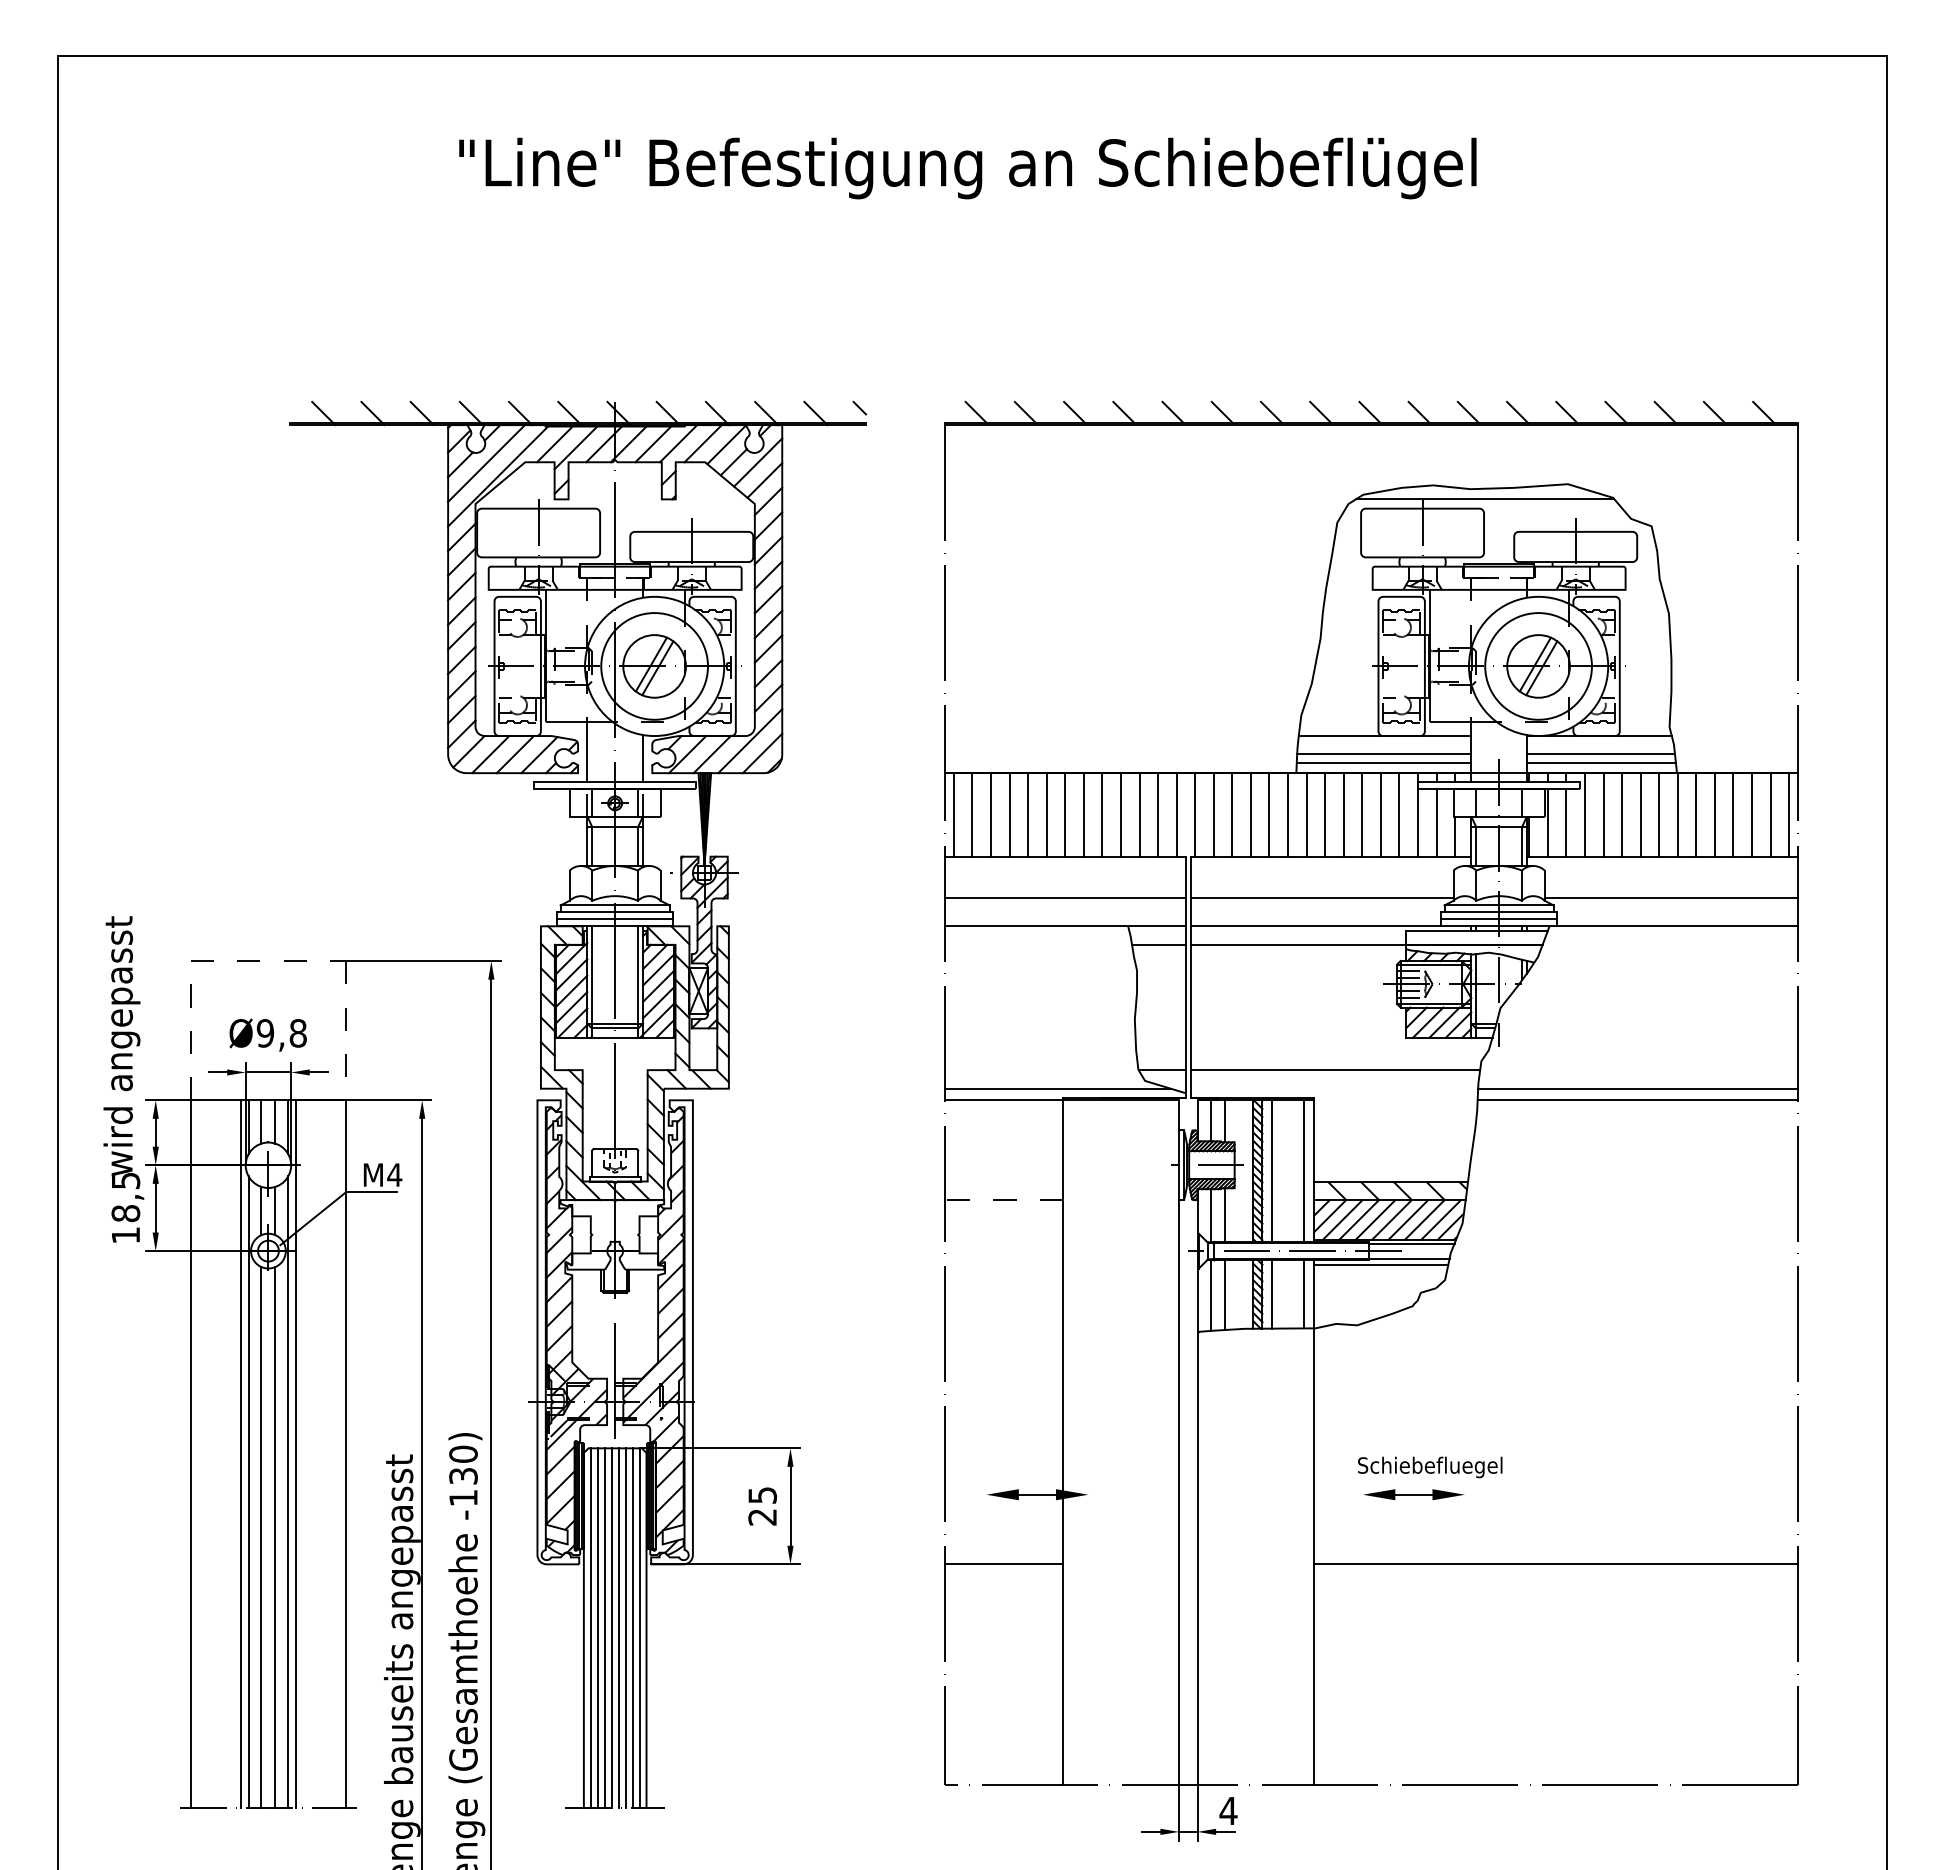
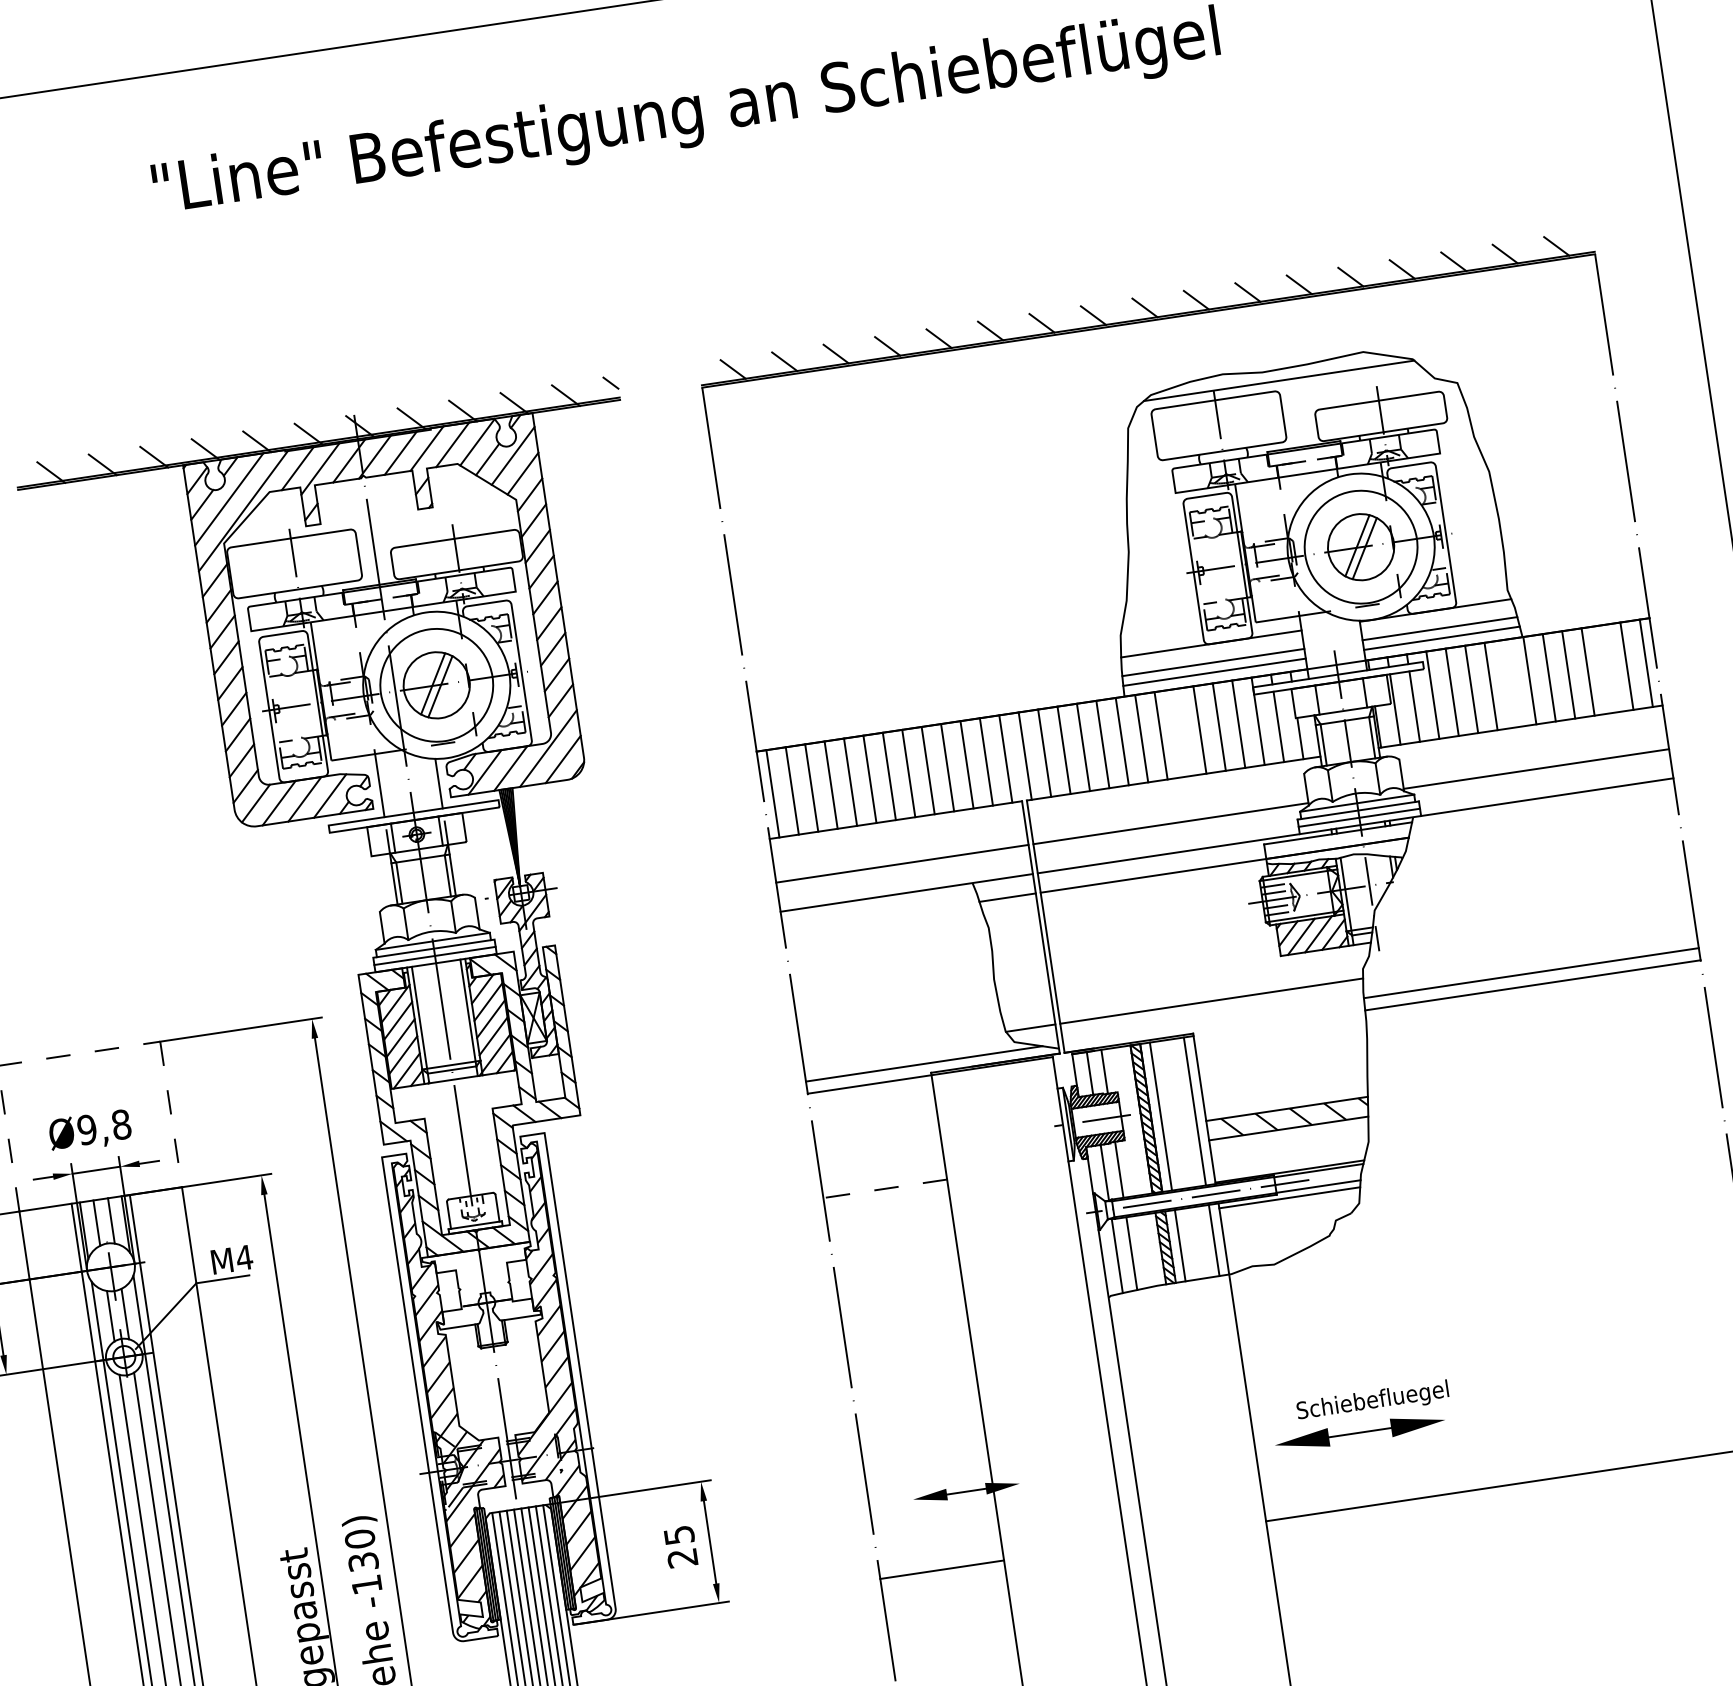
line: (1343, 814) -> (1180, 732), removed
line: (1659, 814) -> (1510, 683), removed
line: (1752, 814) -> (1607, 668), removed
hatch: (1388, 1220) -> (1290, 1150), removed
part: (1413, 1494) -> (1359, 1432), size x1.6

